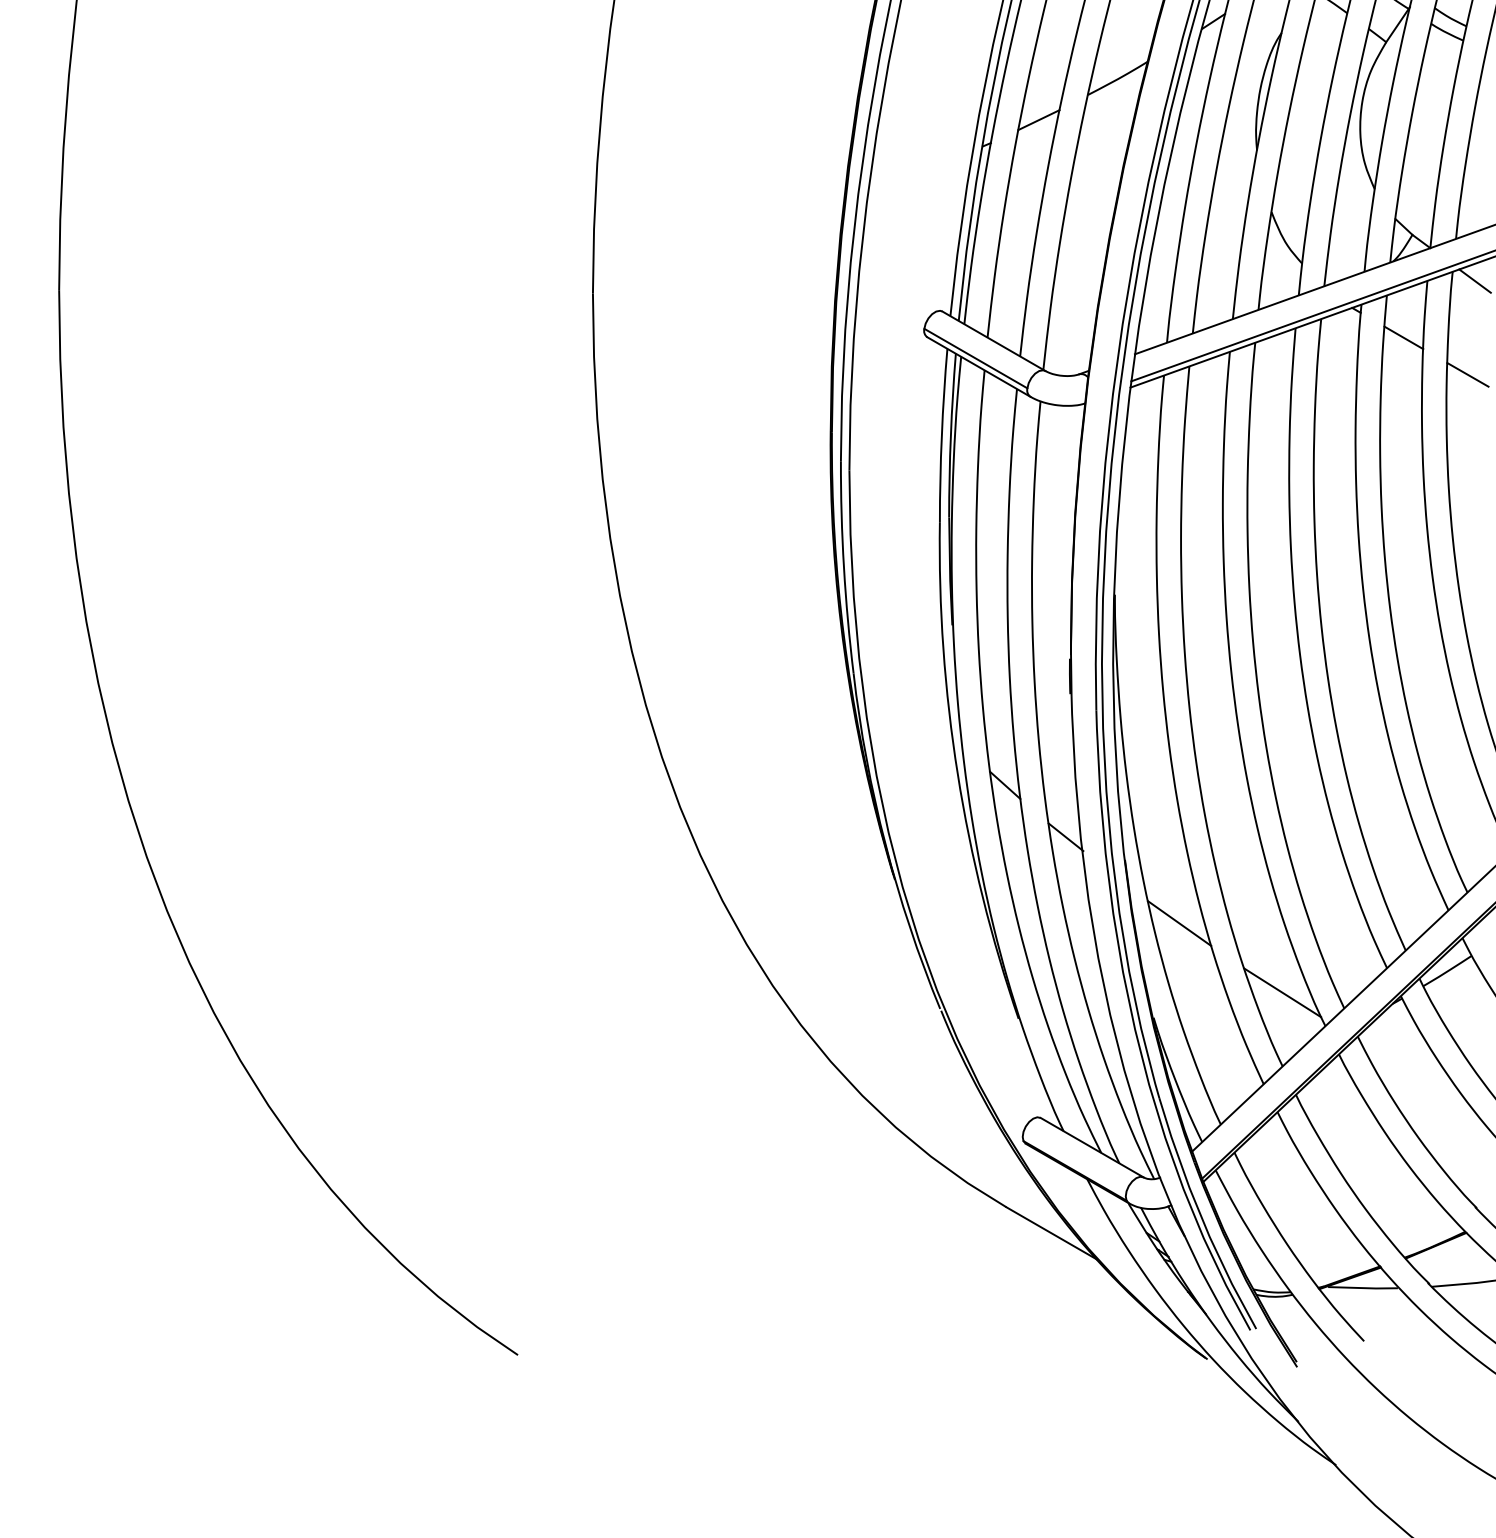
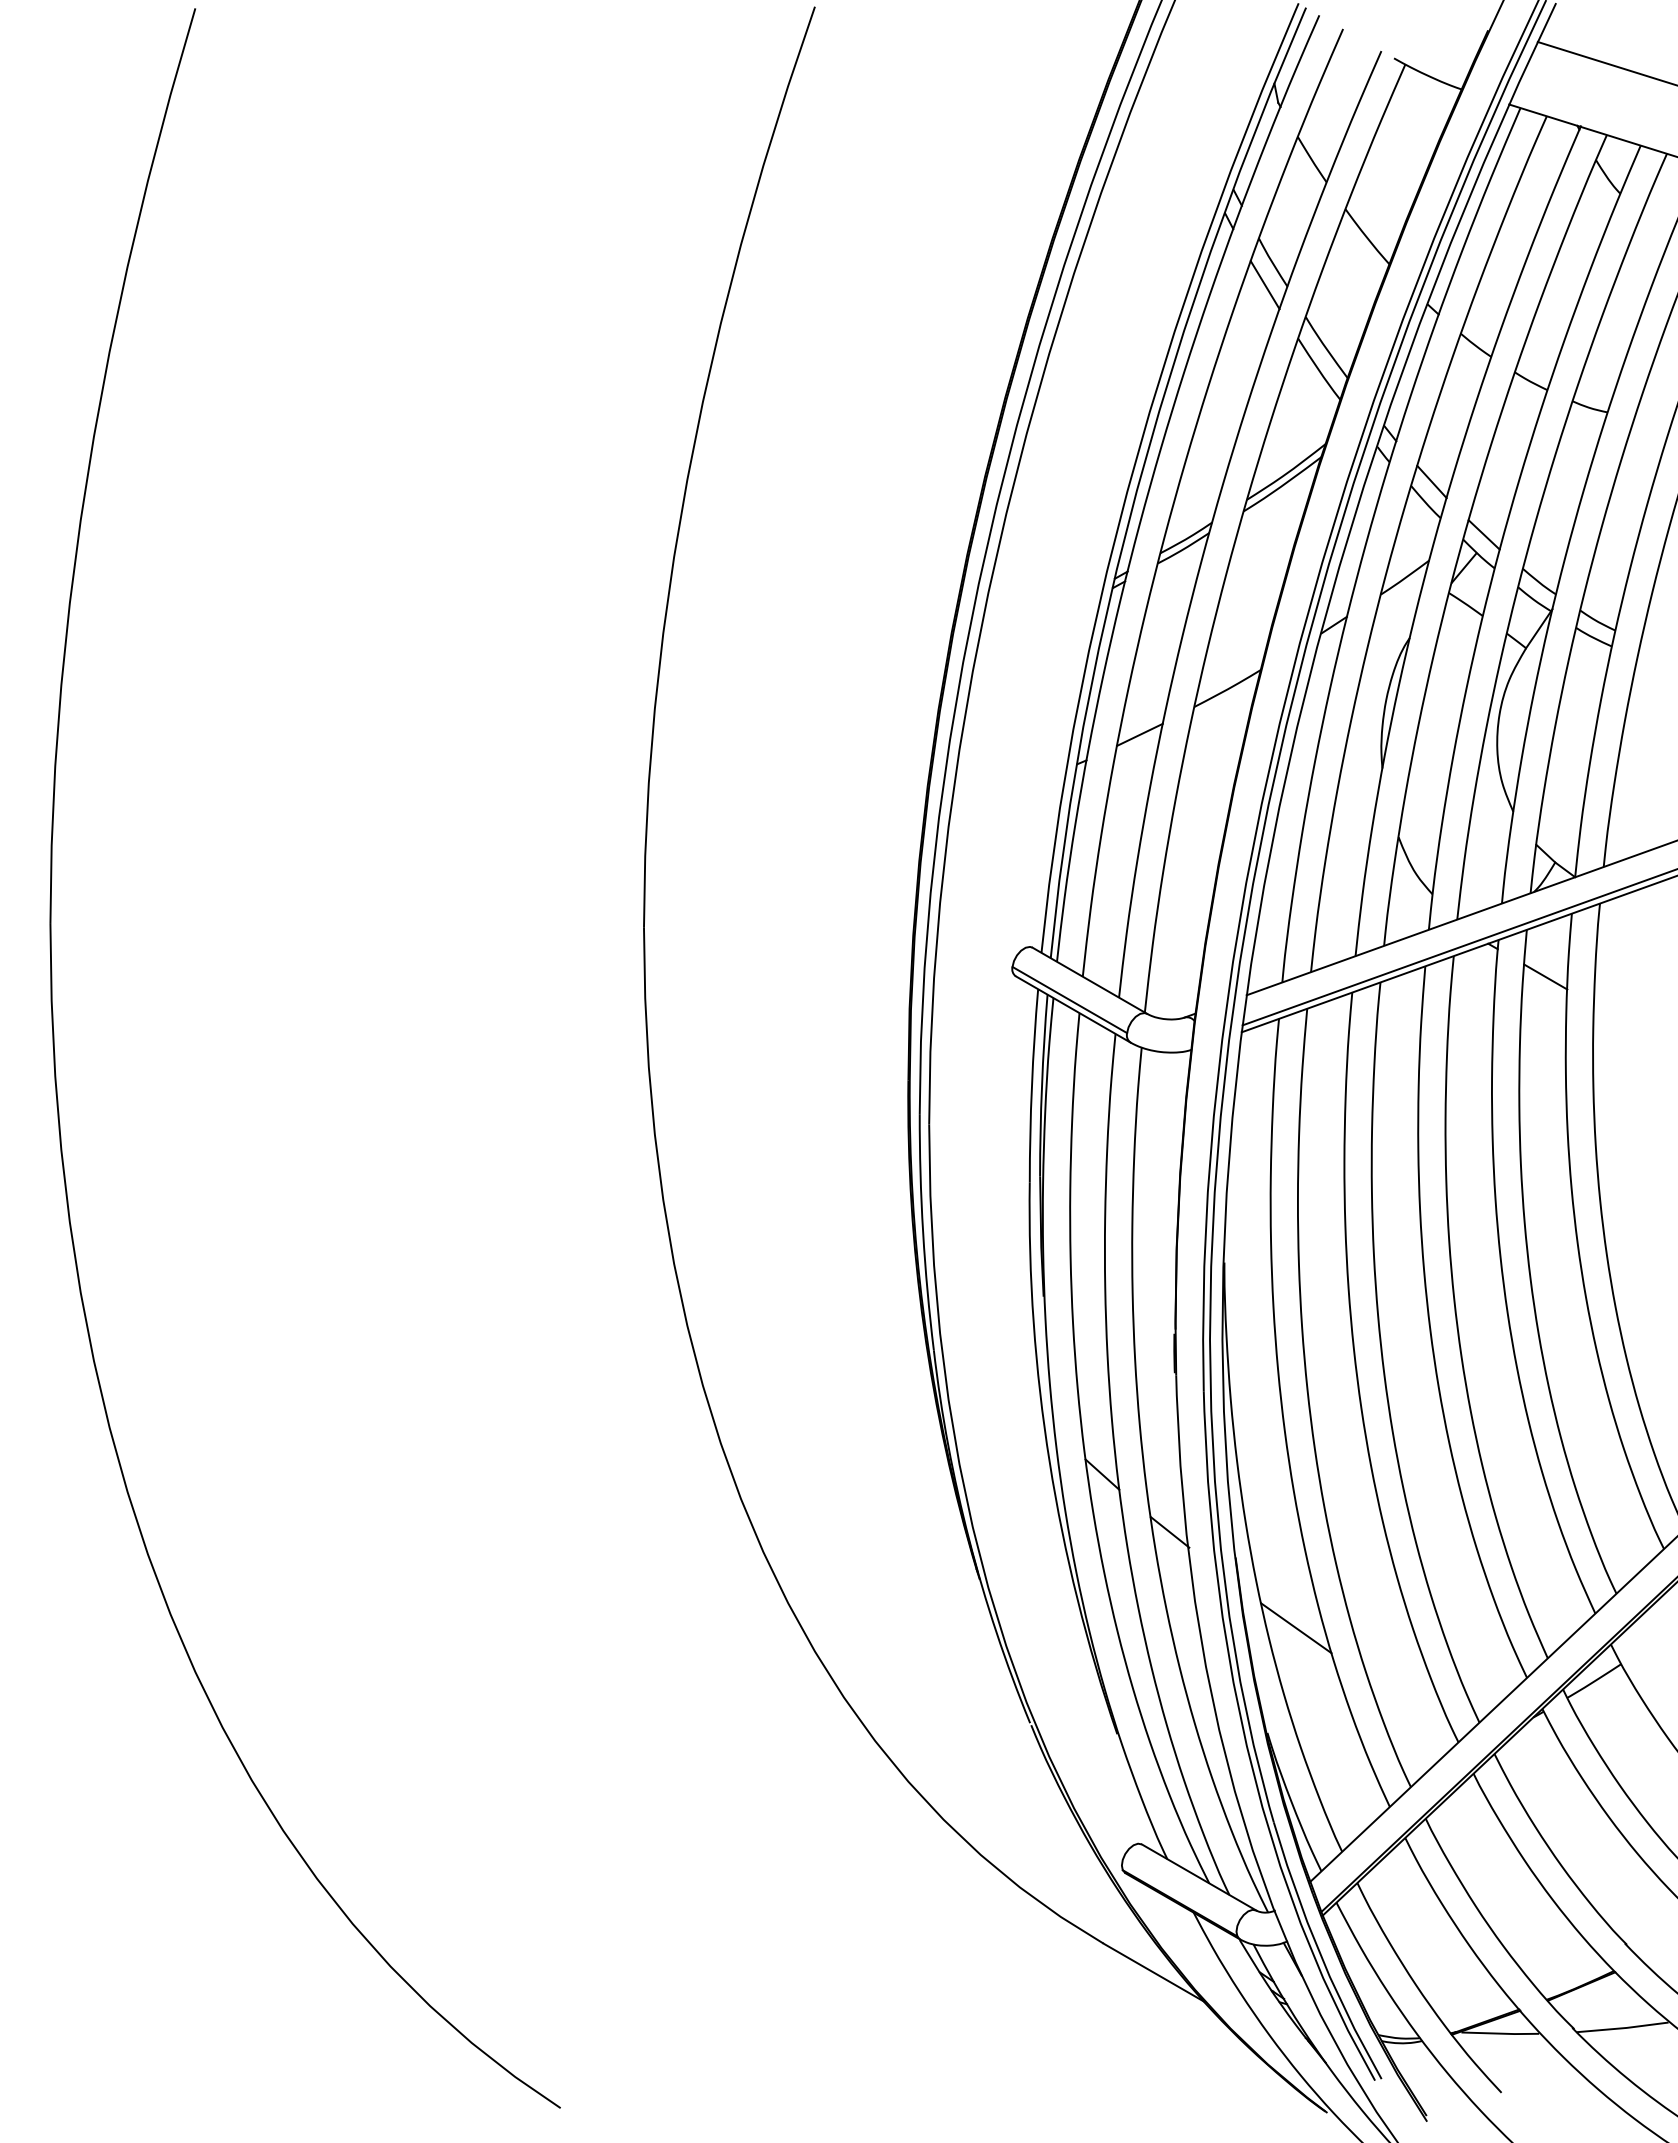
line: (1474, 280) -> (1624, 913), removed
line: (1467, 374) -> (1616, 1017), removed
line: (1282, 993) -> (1410, 1705), removed

